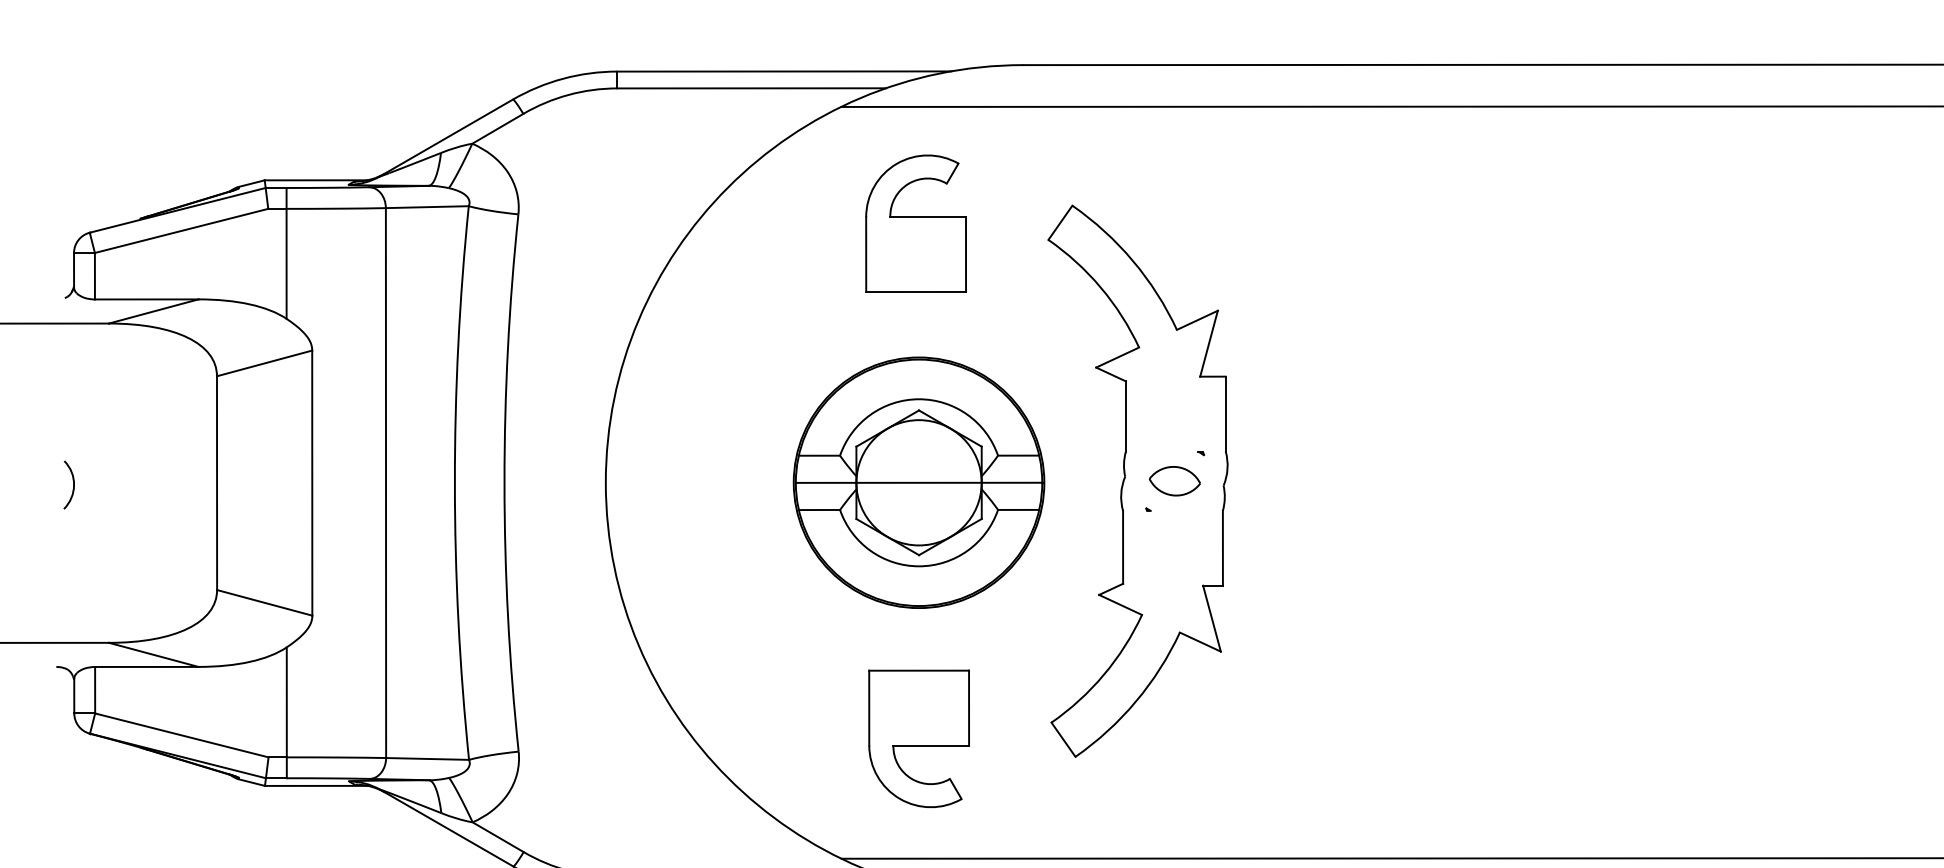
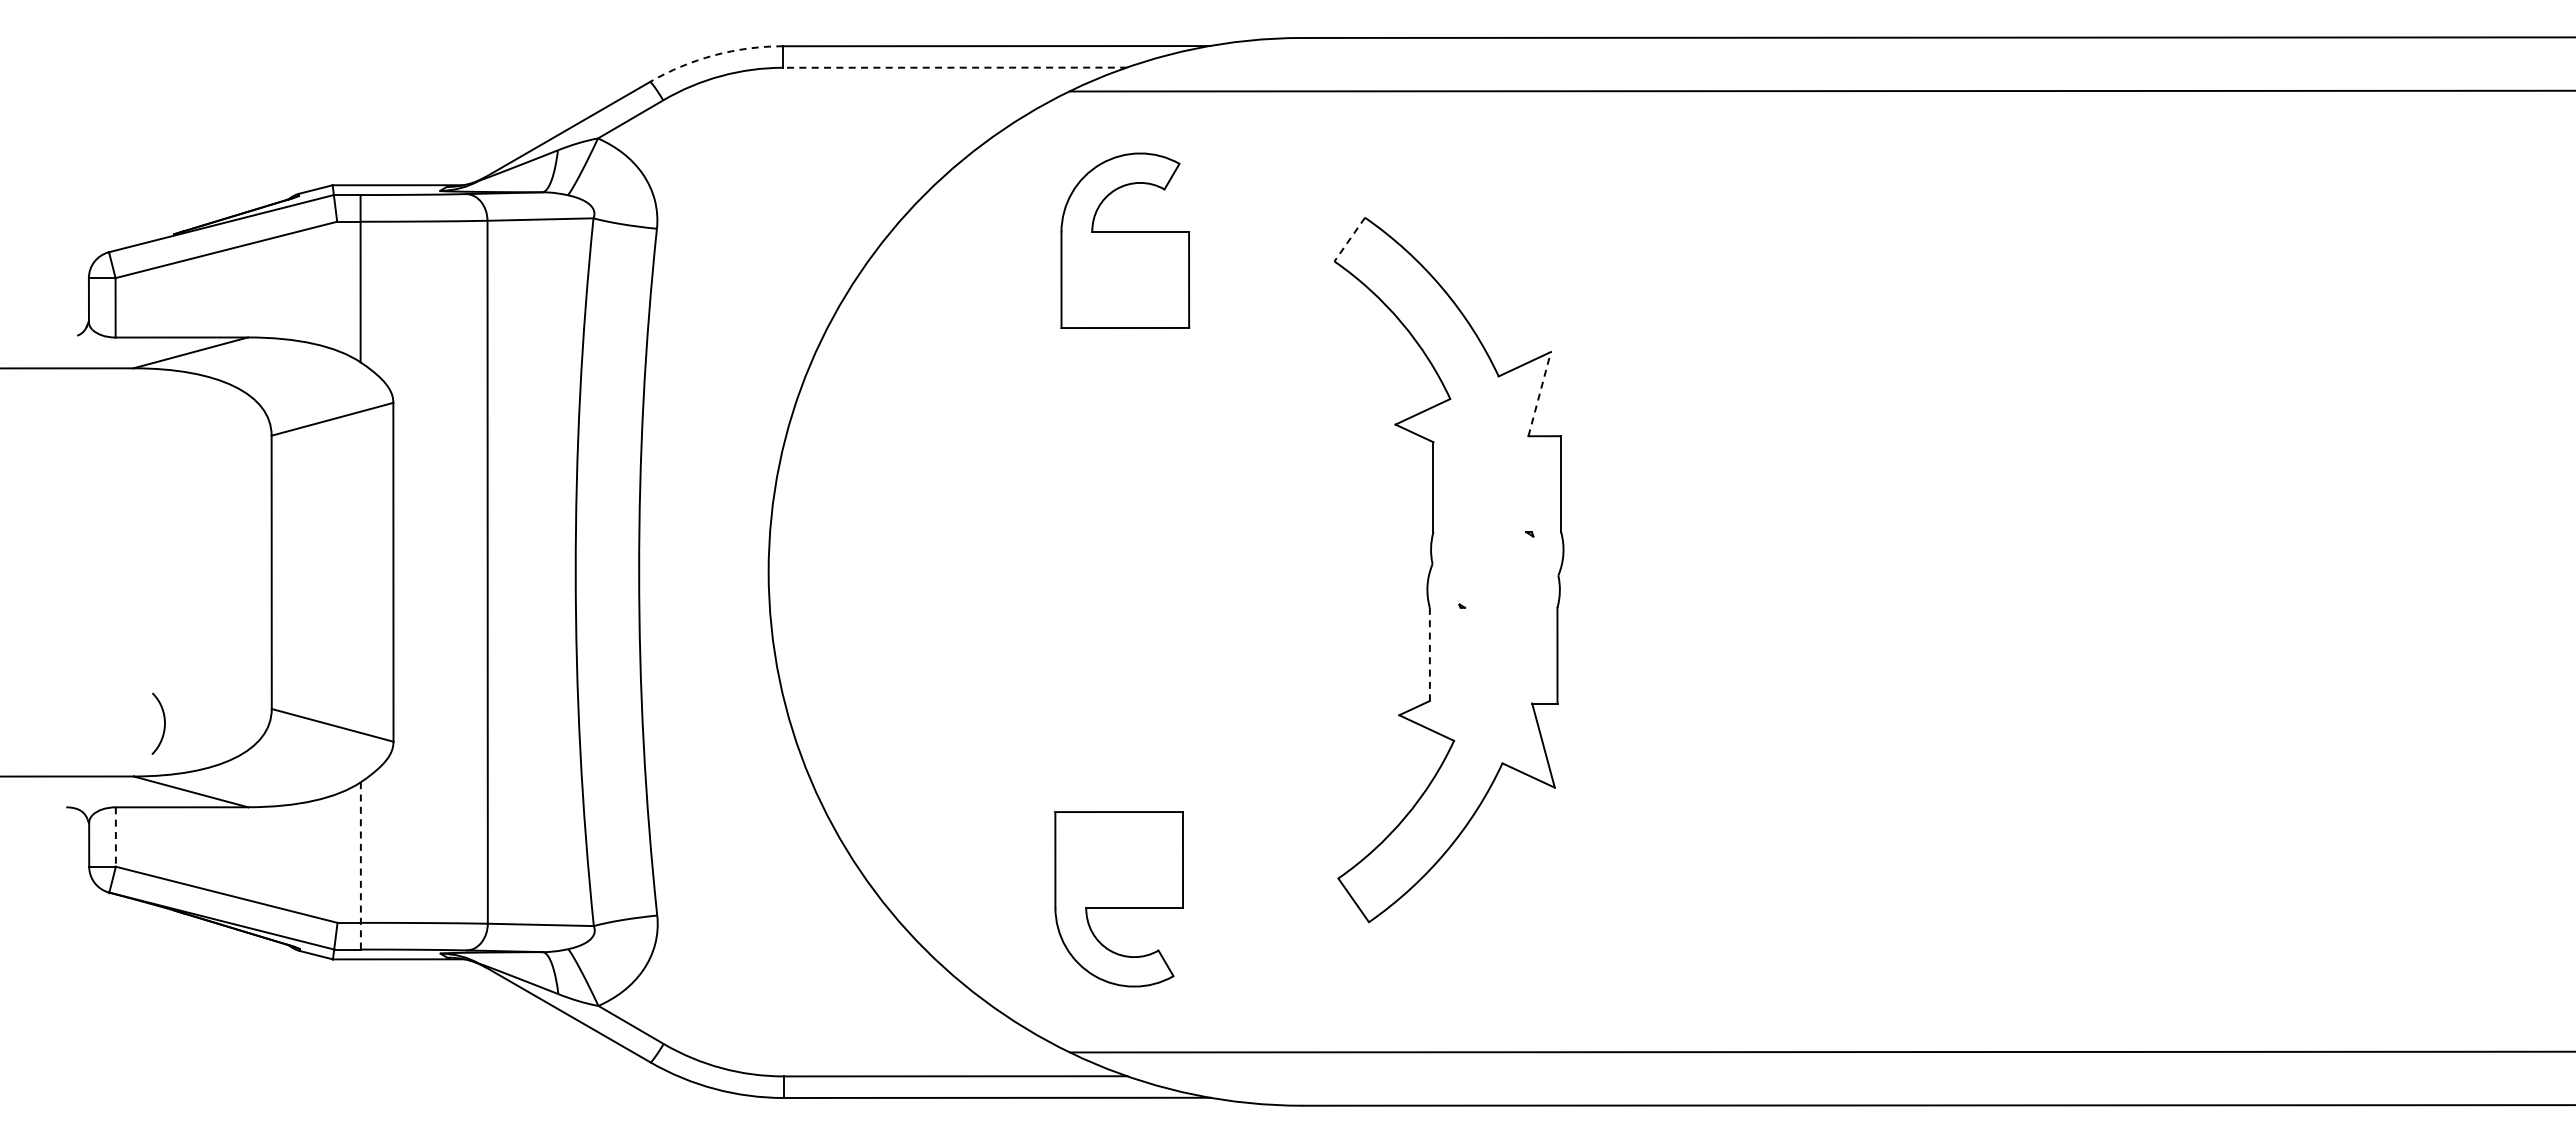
arc: (563, 78) -> (714, 55), solid -> dashed
line: (751, 88) -> (955, 67), solid -> dashed
line: (1060, 222) -> (1349, 239), solid -> dashed
part: (916, 223) -> (1125, 240), moved
line: (1208, 344) -> (1539, 394), solid -> dashed
part: (1175, 480) -> (1496, 569), removed
part: (919, 482) -> (1169, 571), removed
curve: (73, 484) -> (164, 723), moved
line: (1122, 547) -> (1429, 654), solid -> dashed
line: (94, 690) -> (115, 837), solid -> dashed
line: (286, 712) -> (360, 865), solid -> dashed
part: (918, 739) -> (1118, 899), moved

